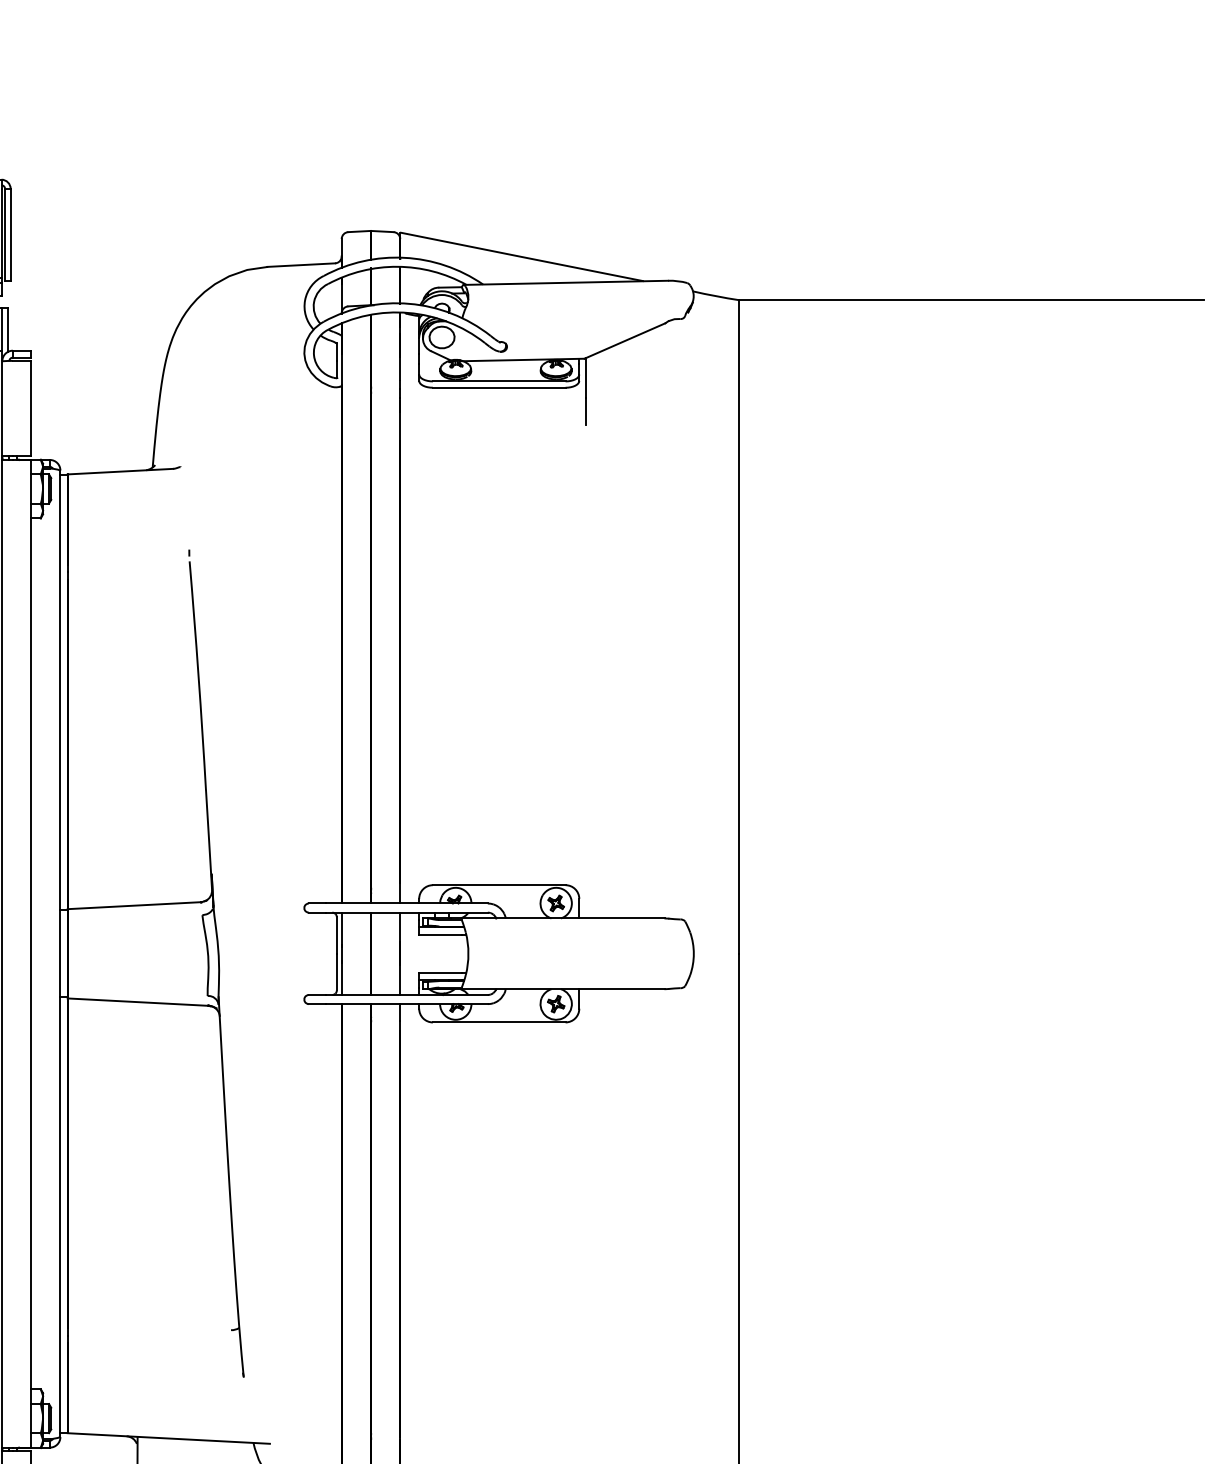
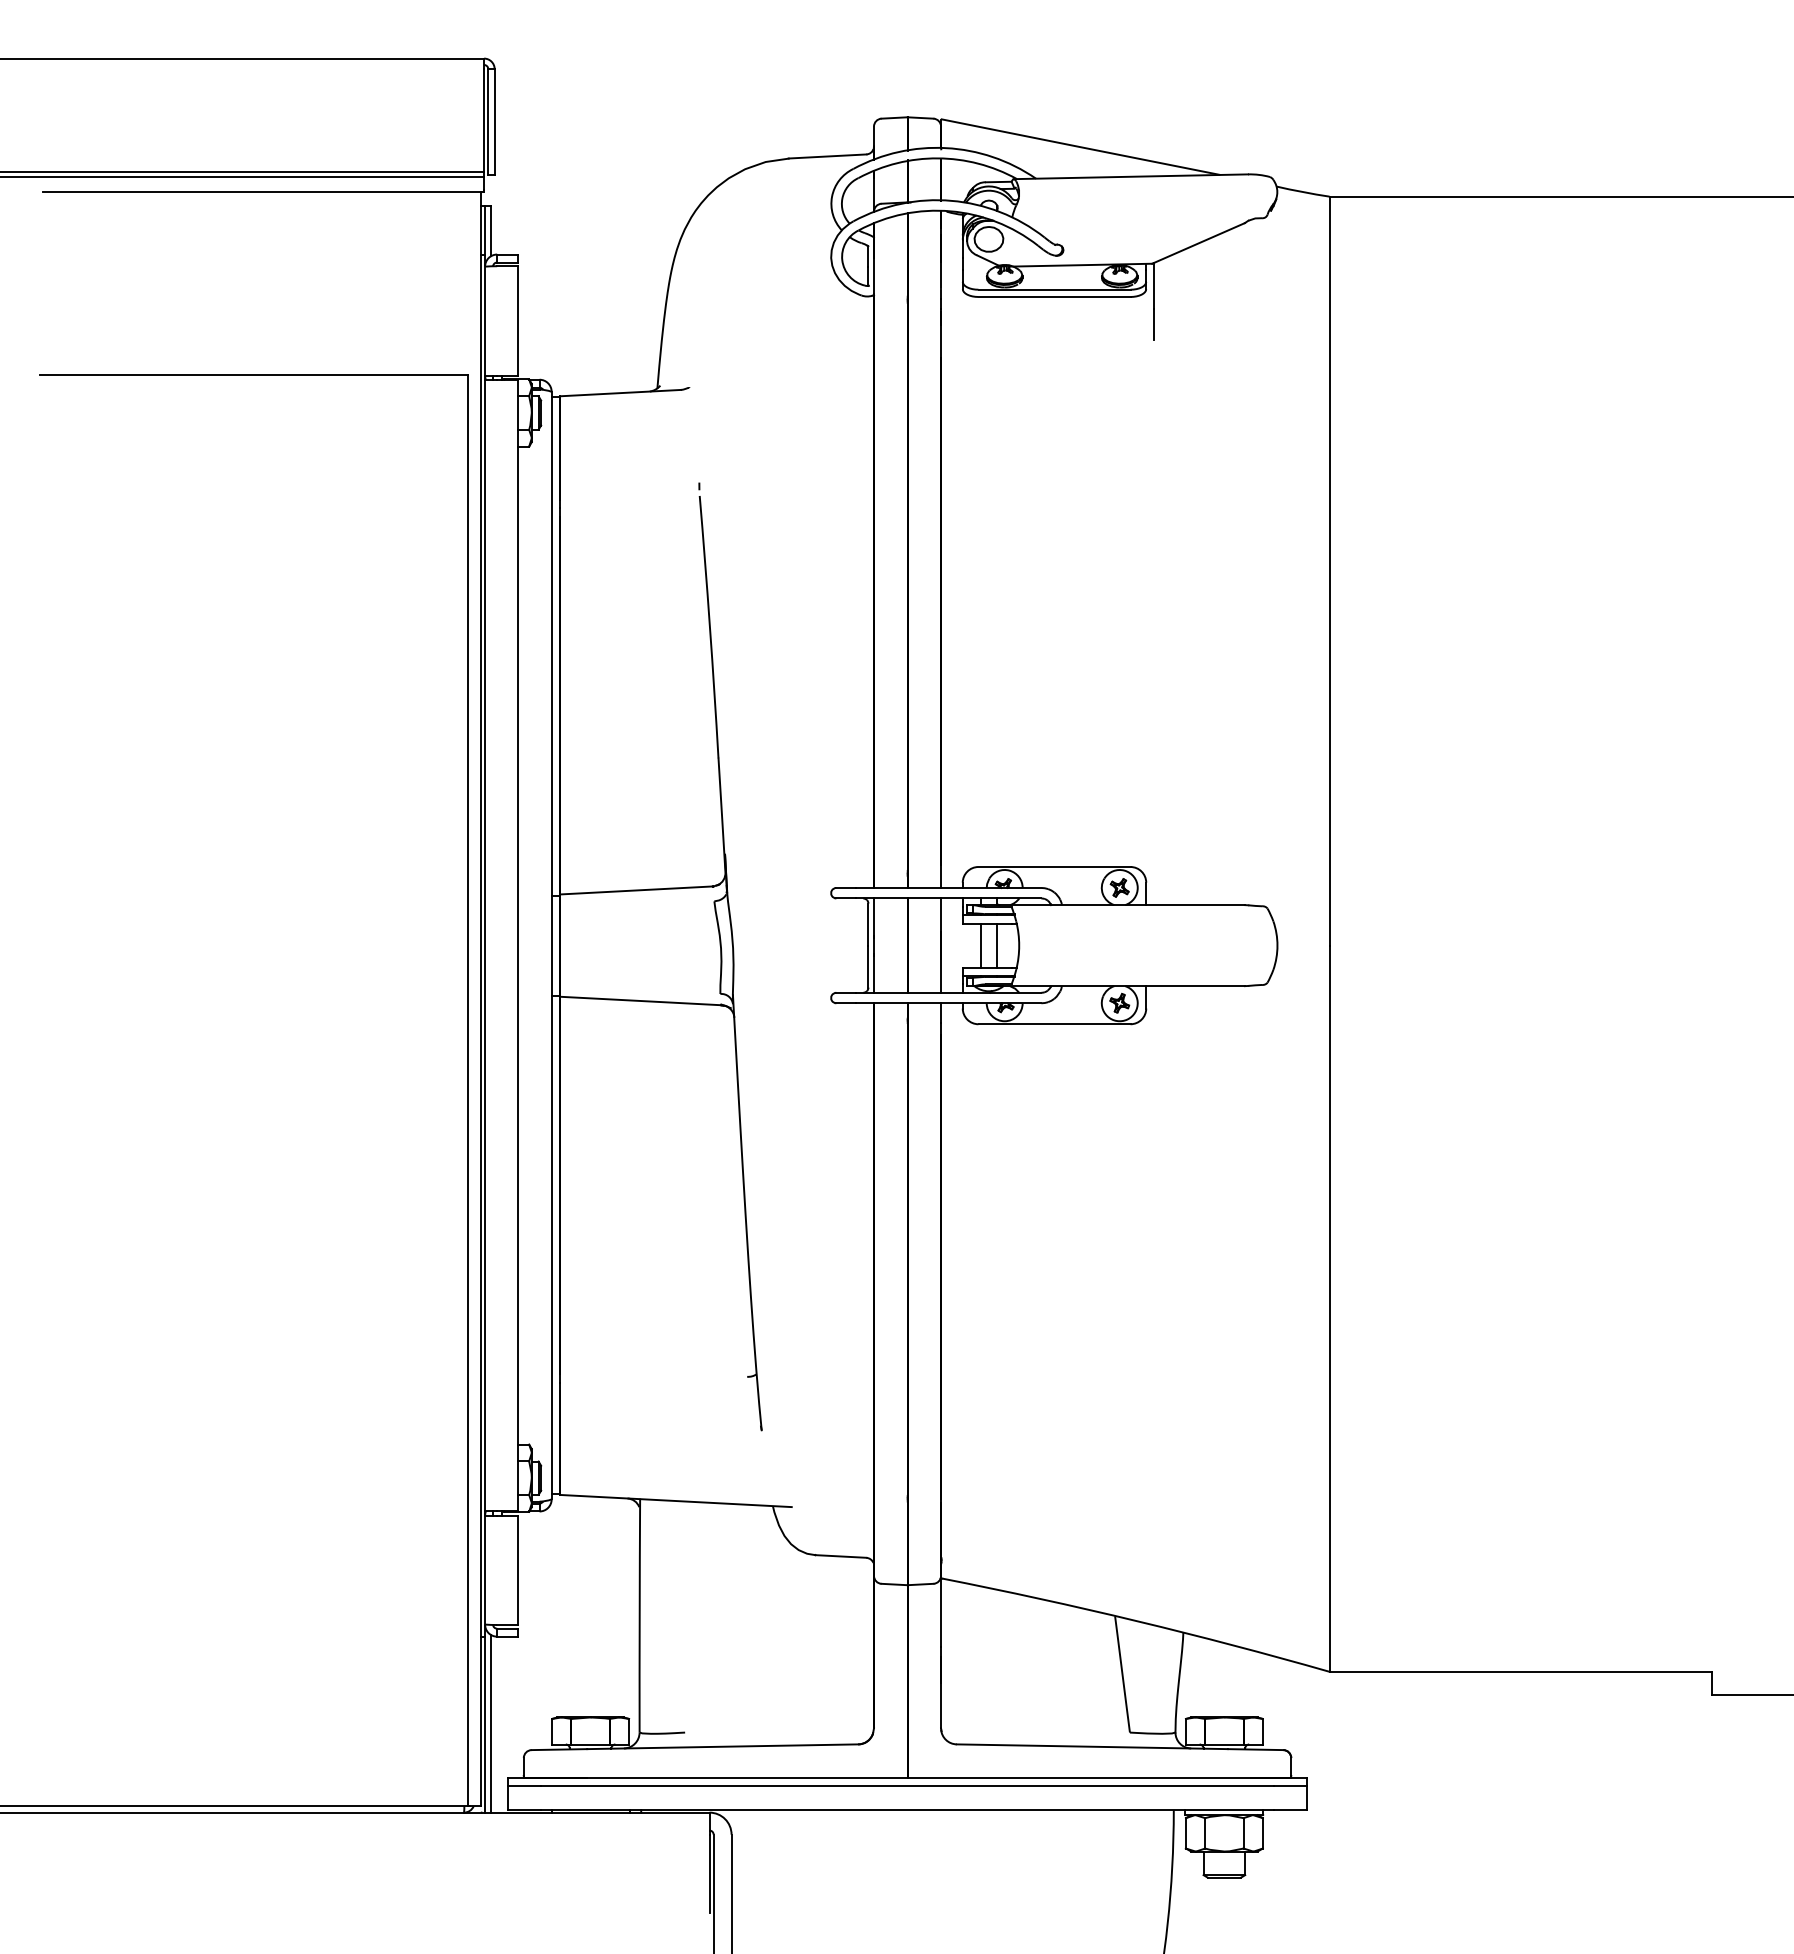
line: (434, 953) -> (980, 945), added
line: (449, 953) -> (997, 945), added

